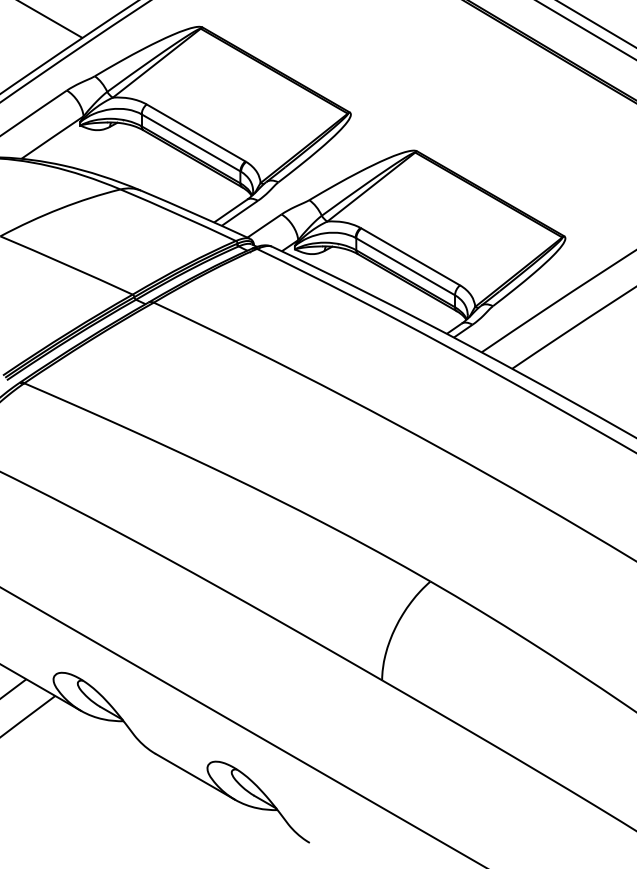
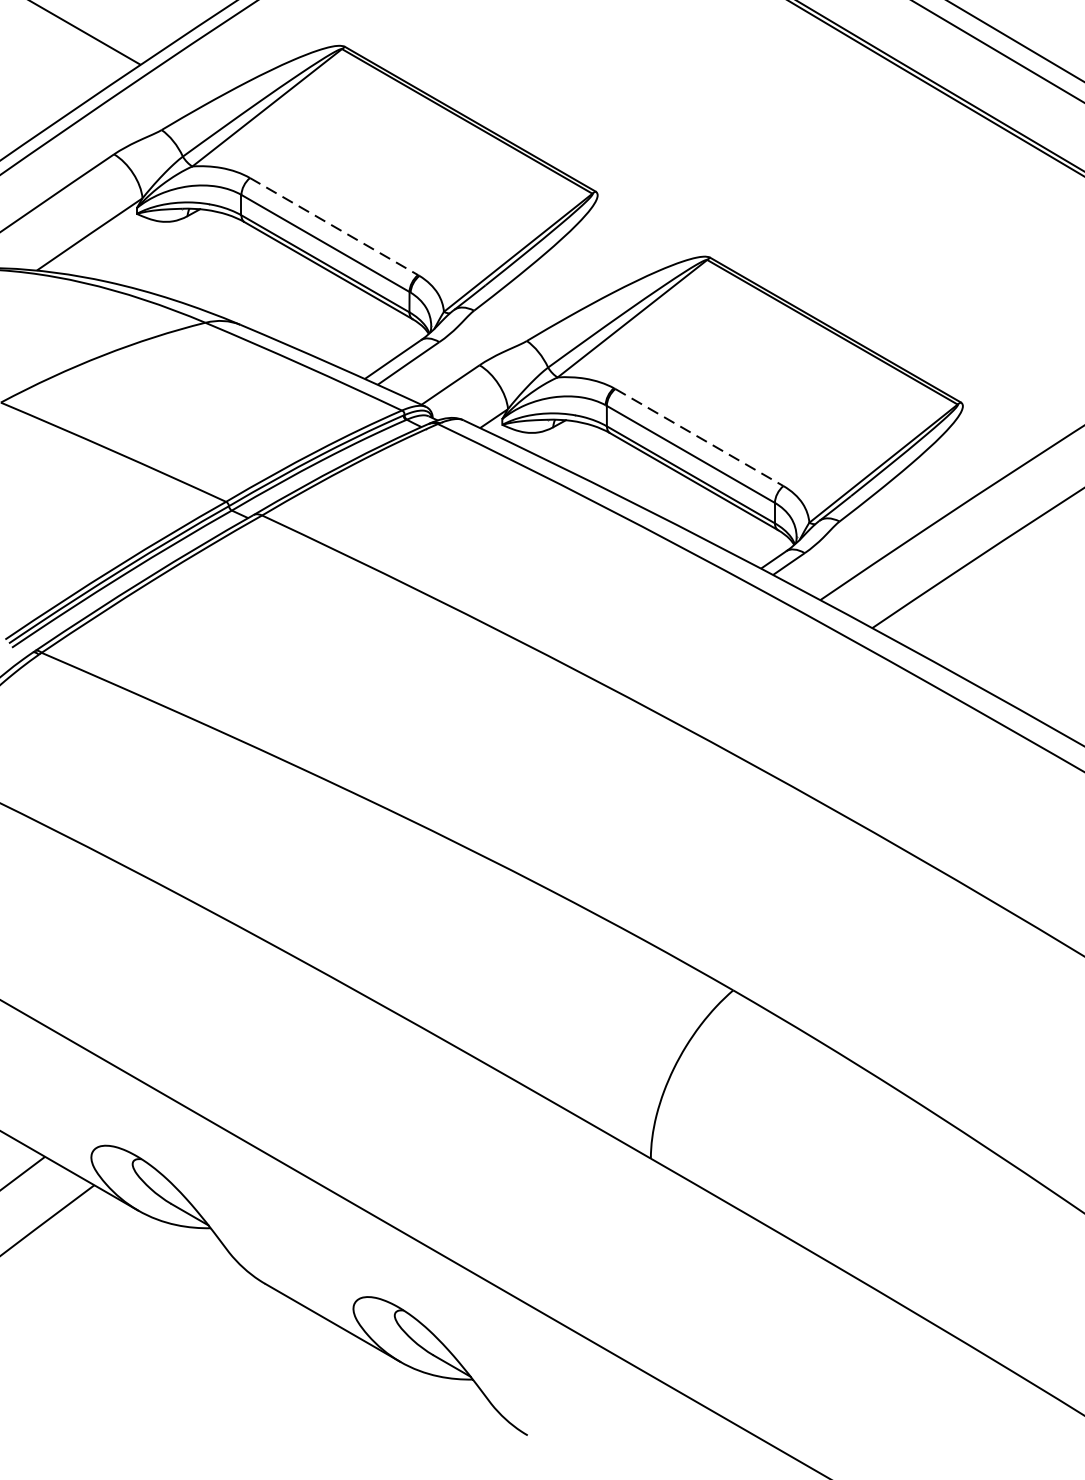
line: (196, 132) -> (334, 225), solid -> dashed
line: (410, 256) -> (699, 436), solid -> dashed

